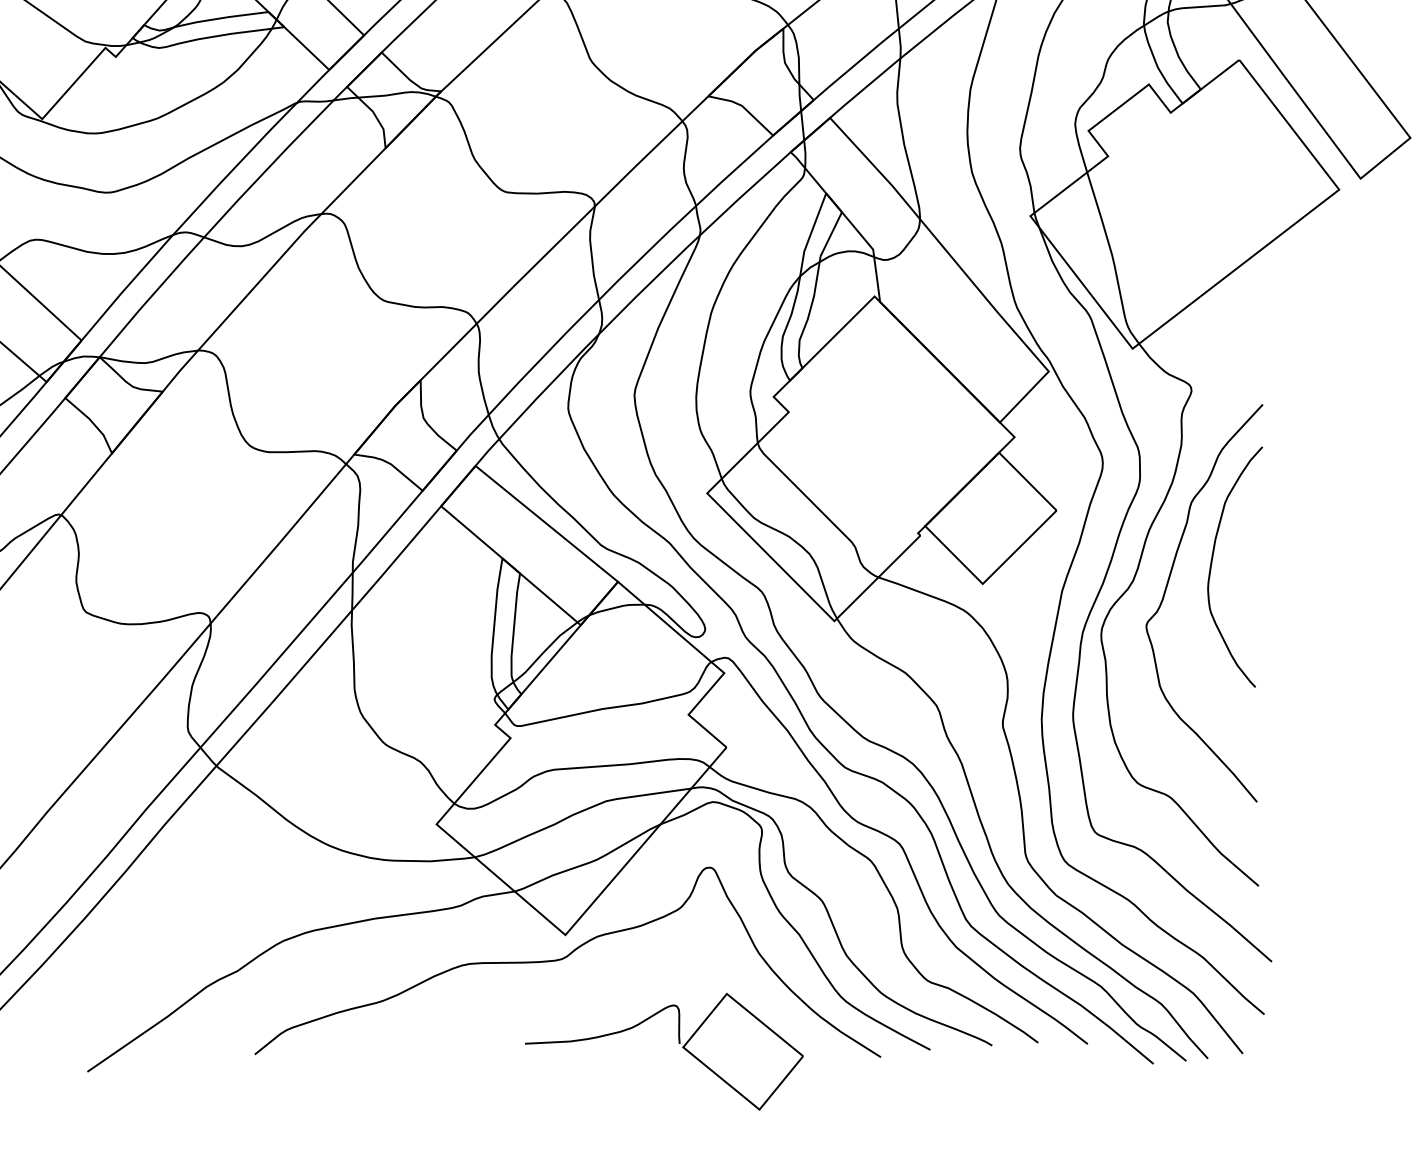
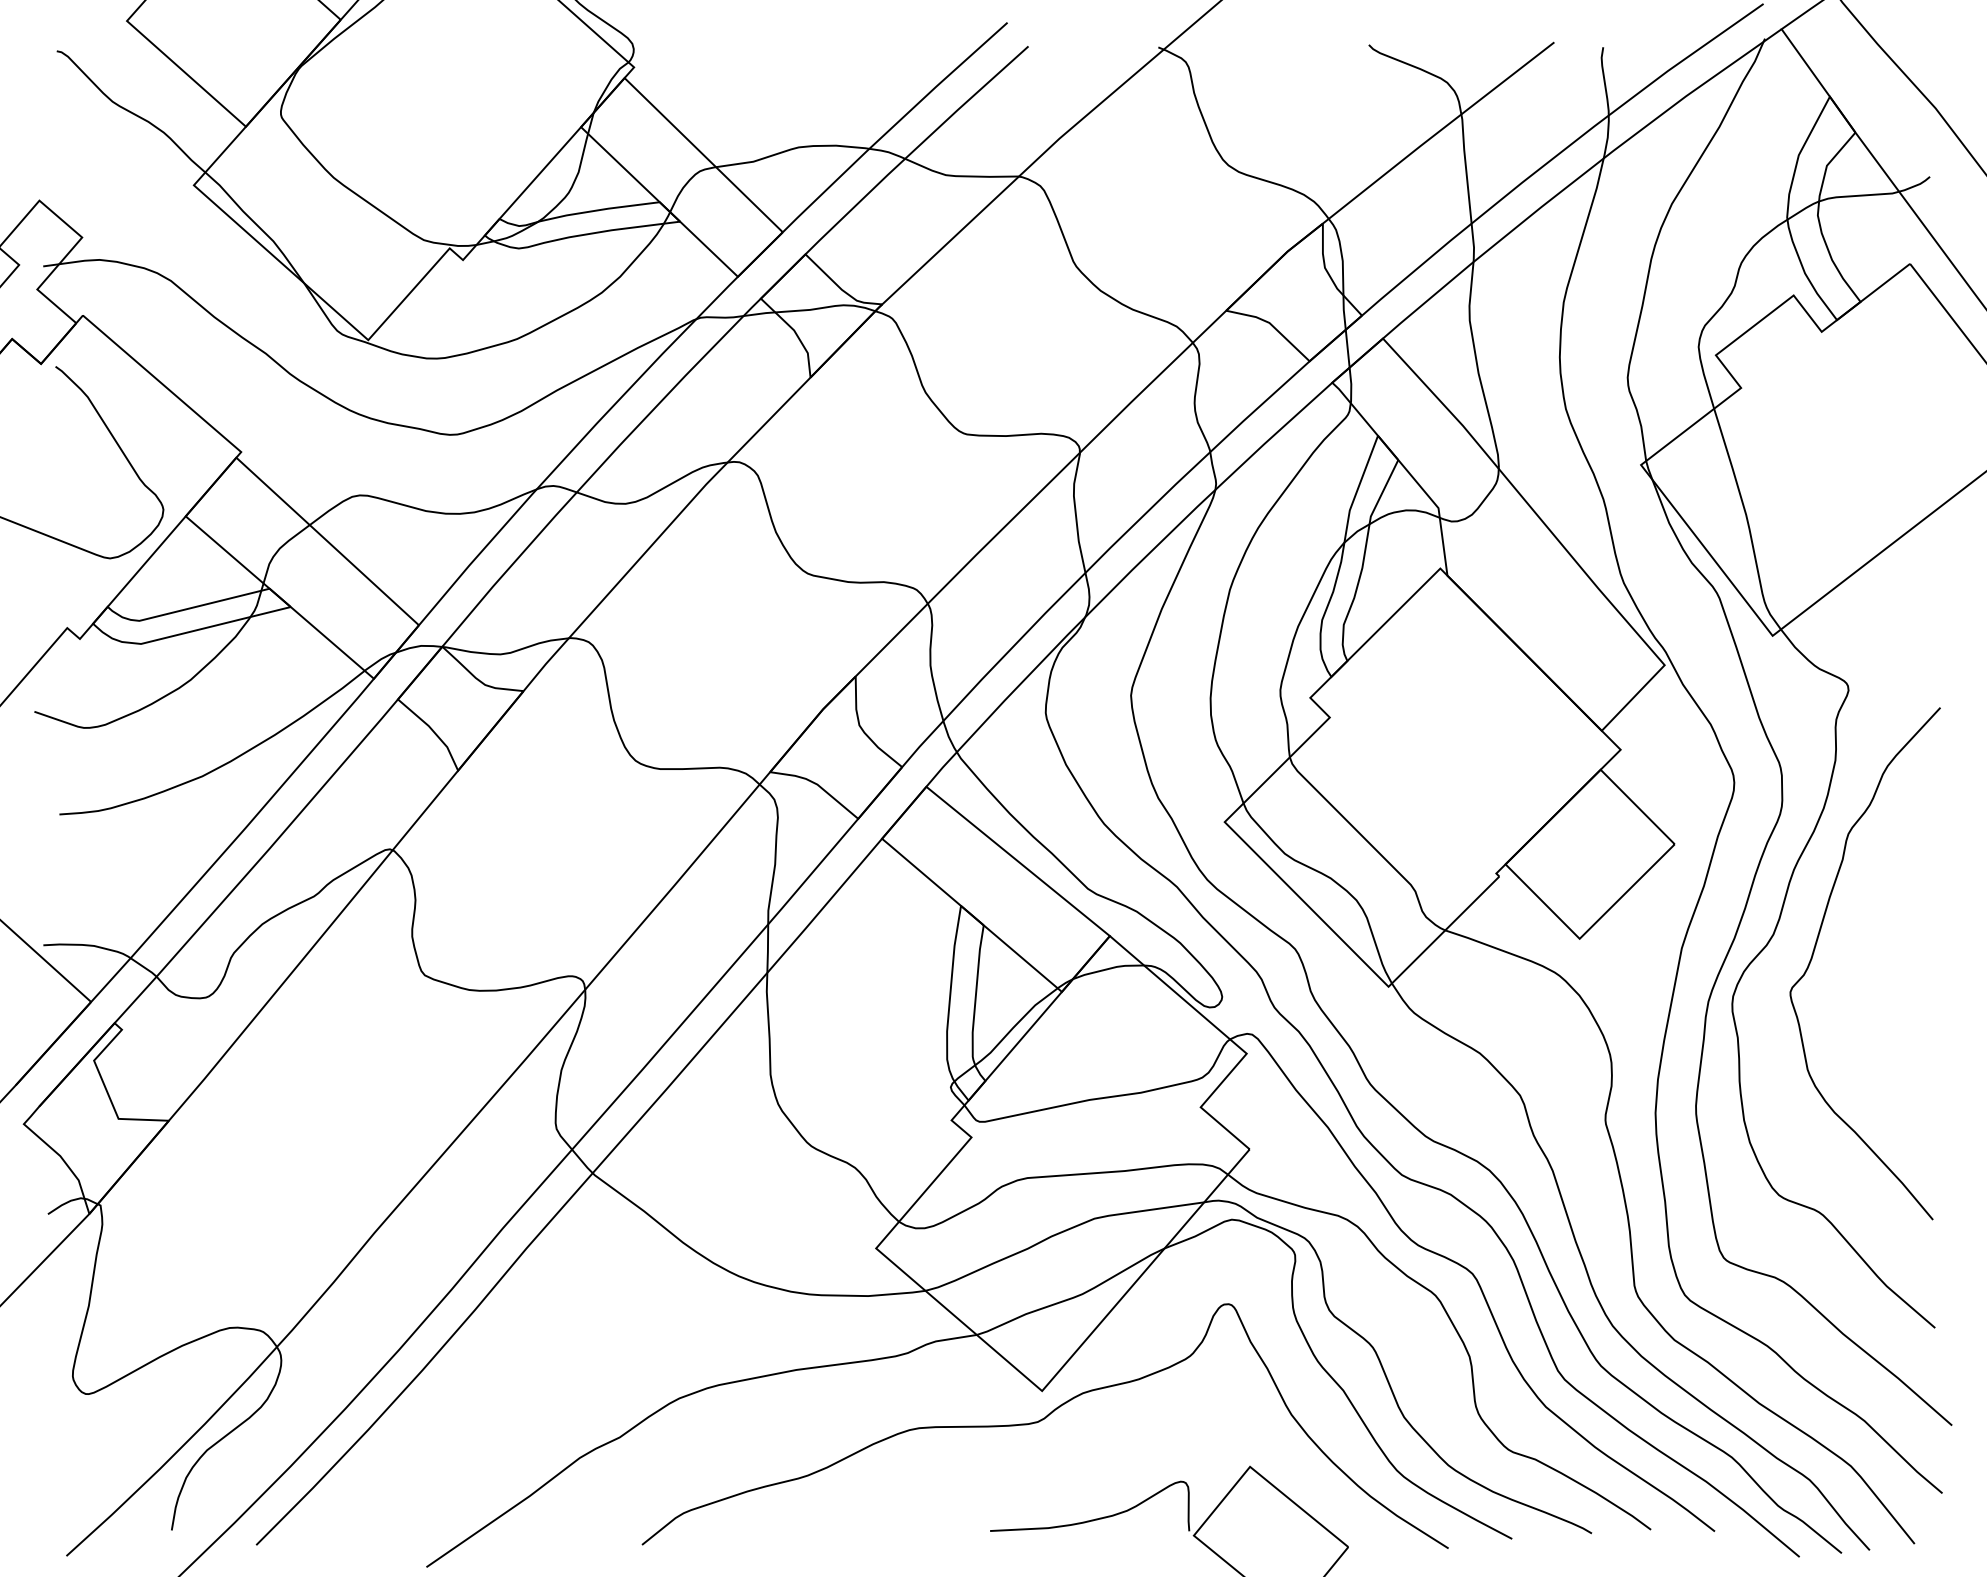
curve: (1212, 561) -> (1875, 910), removed

